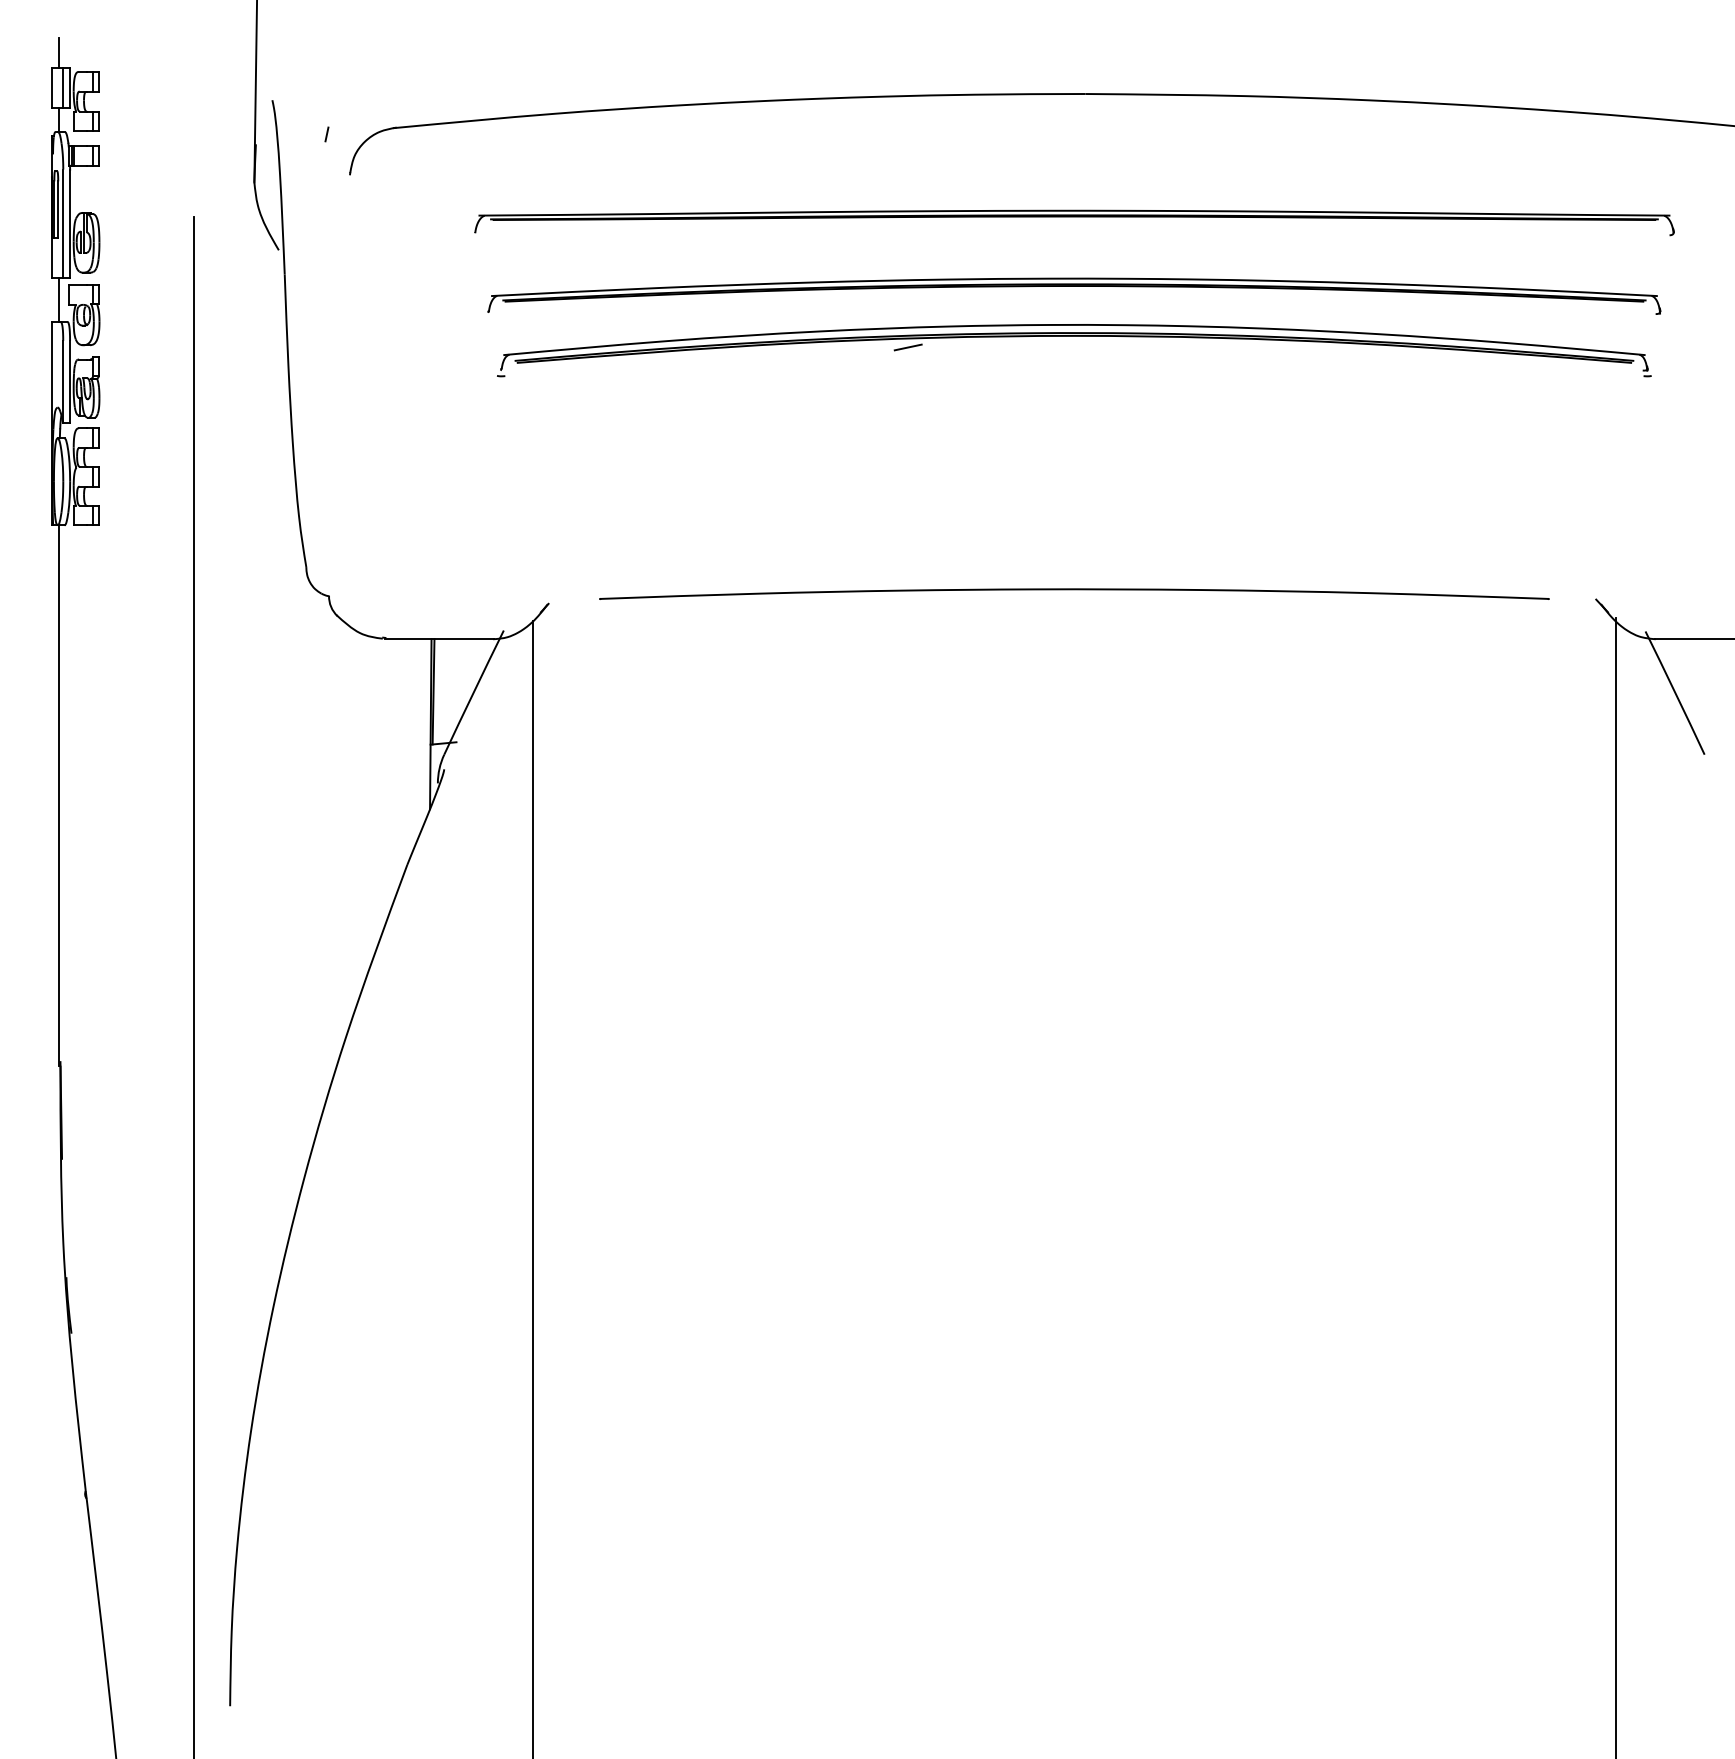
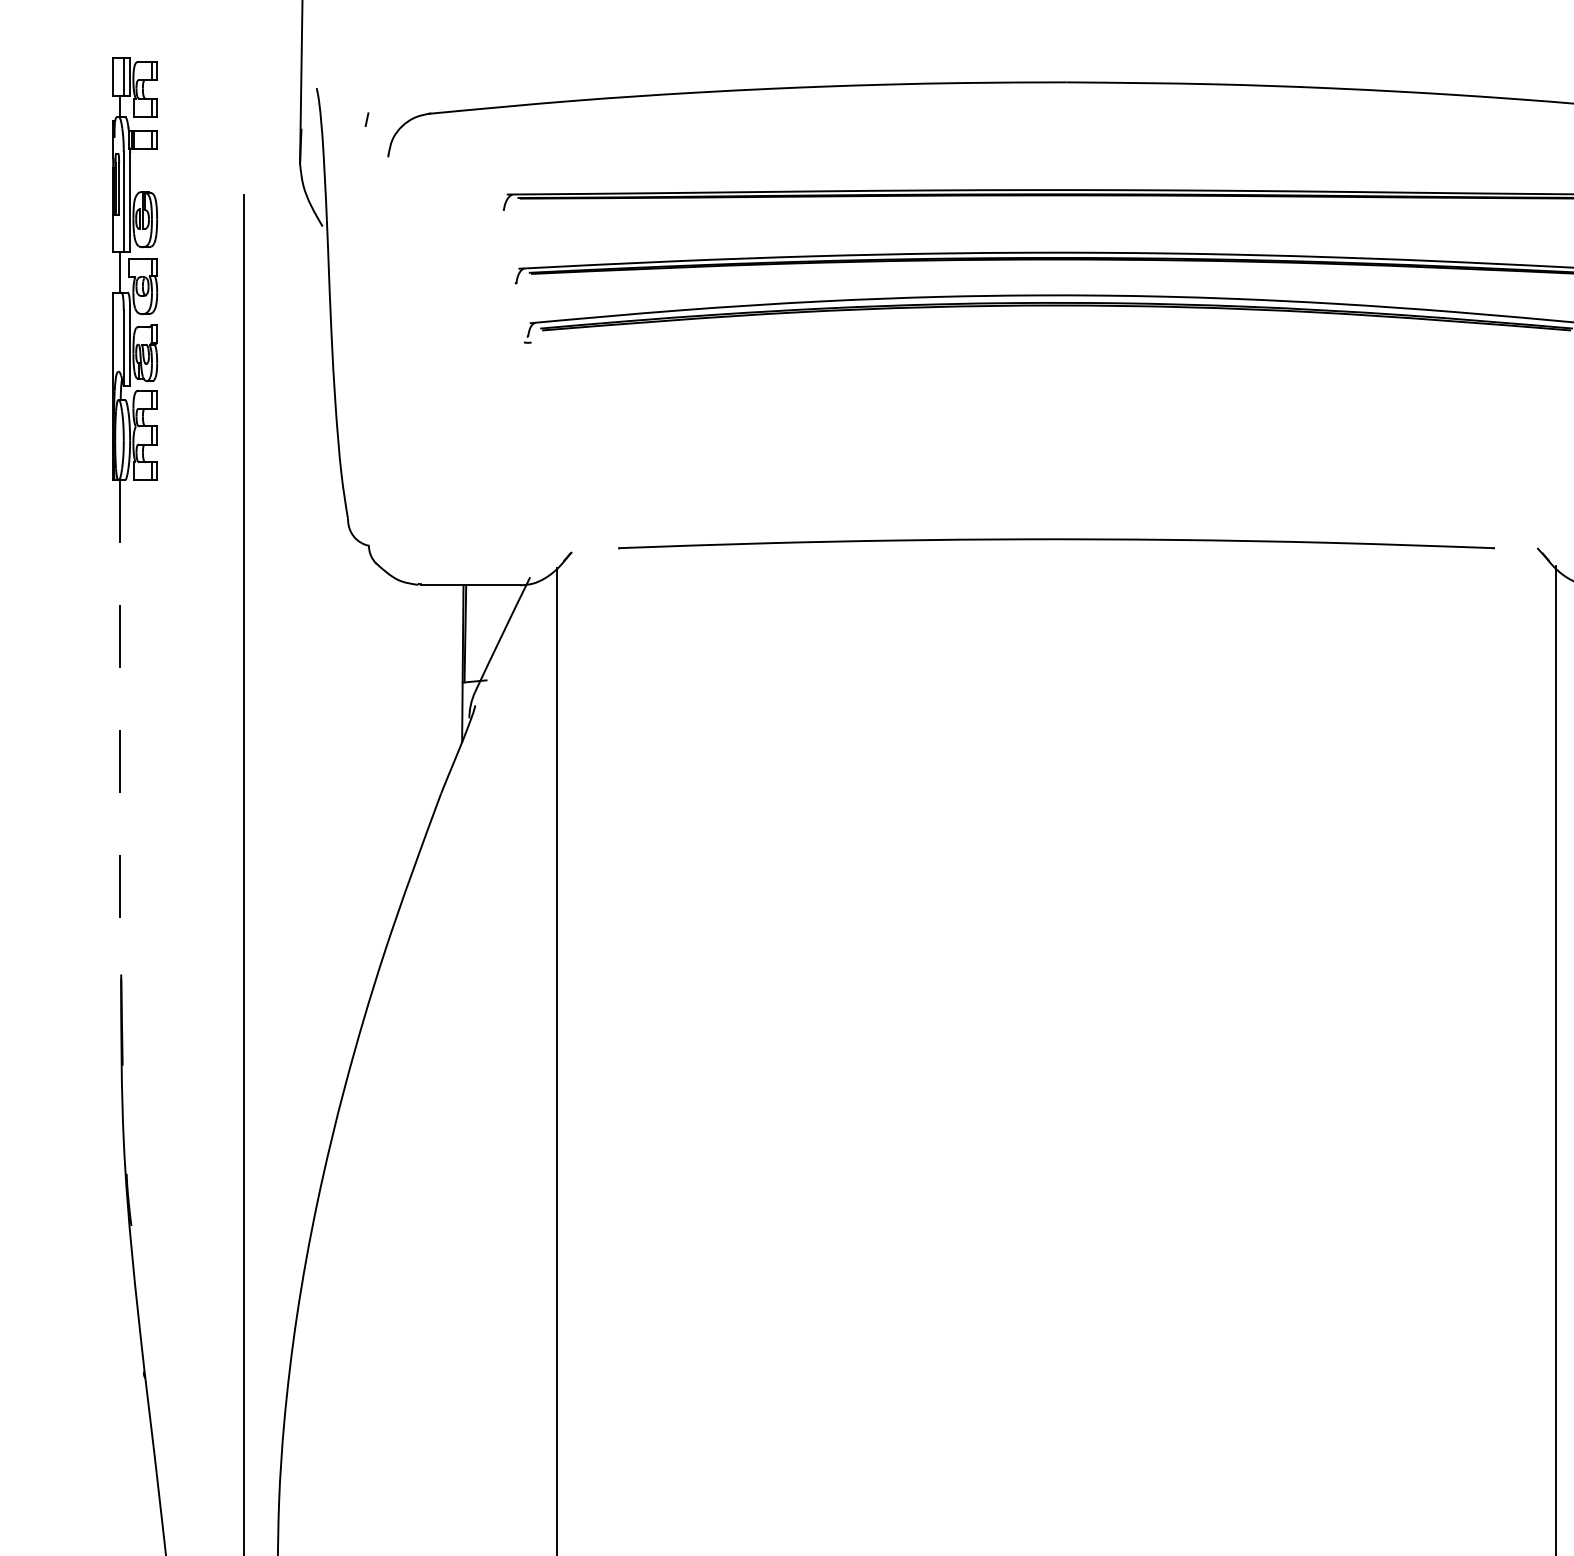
line: (58, 52) -> (119, 44), removed
line: (907, 347) -> (902, 316), removed
line: (58, 796) -> (119, 730), solid -> dashed

